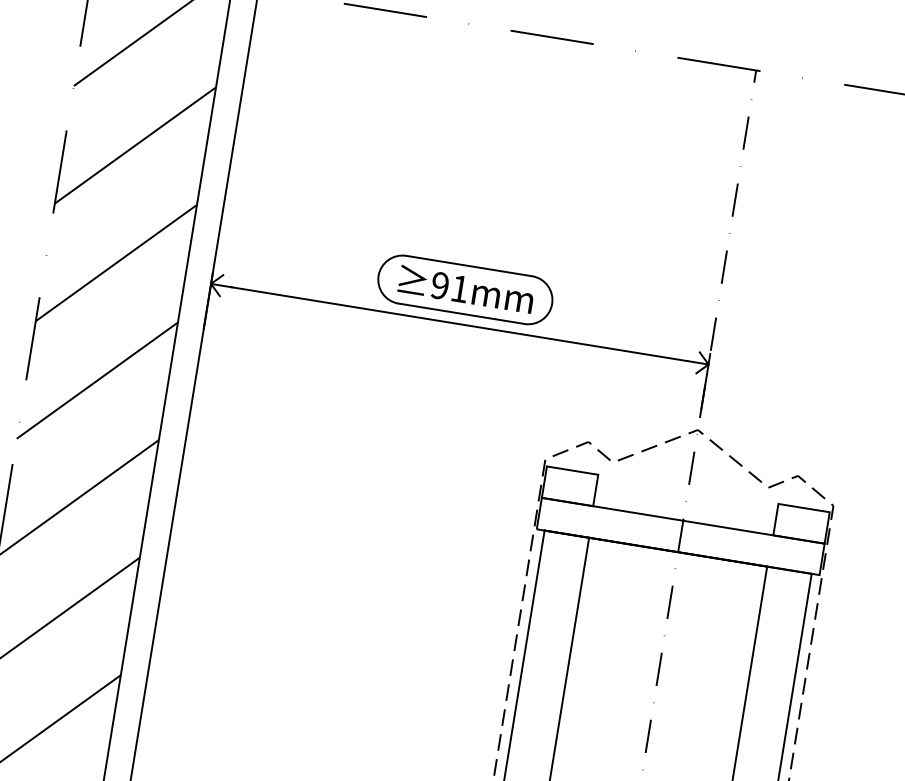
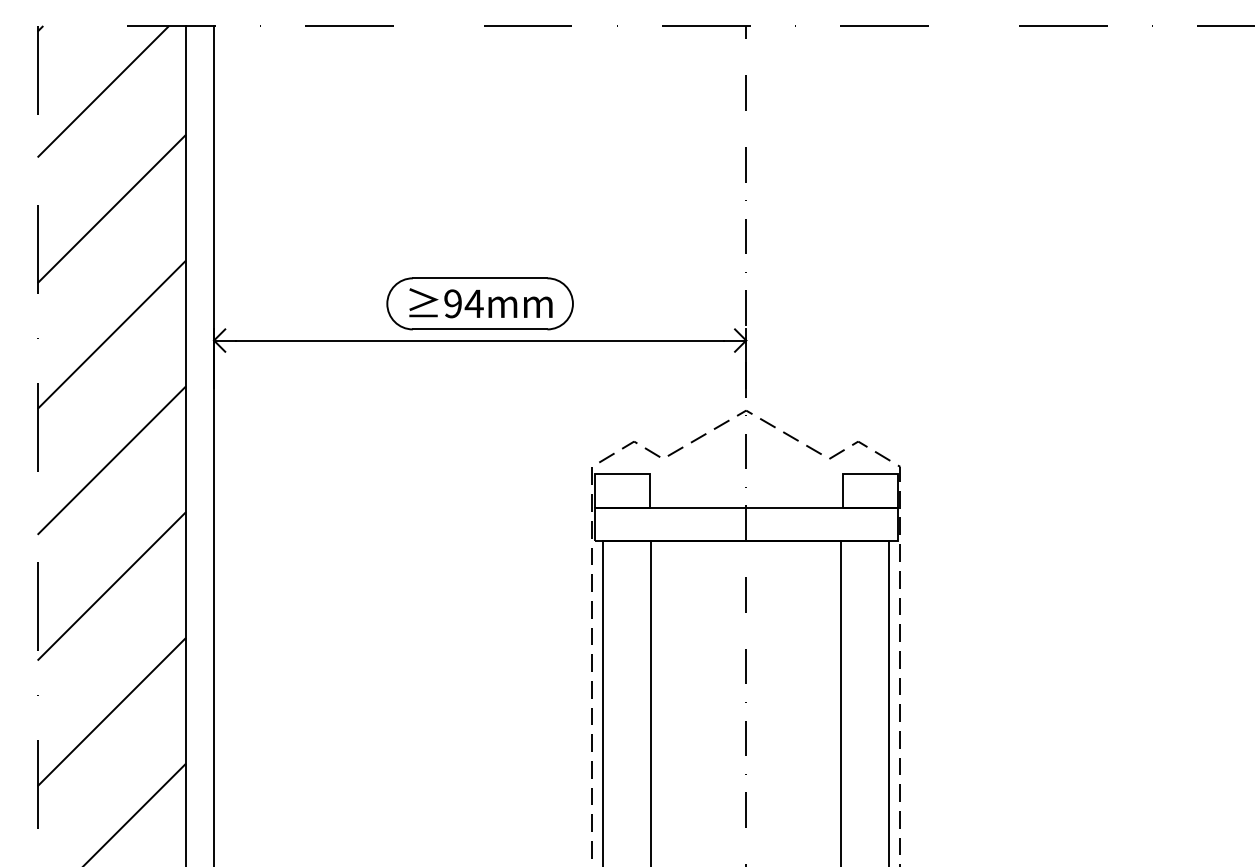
text: (459, 288) -> (473, 303), 91mm -> 94mm

